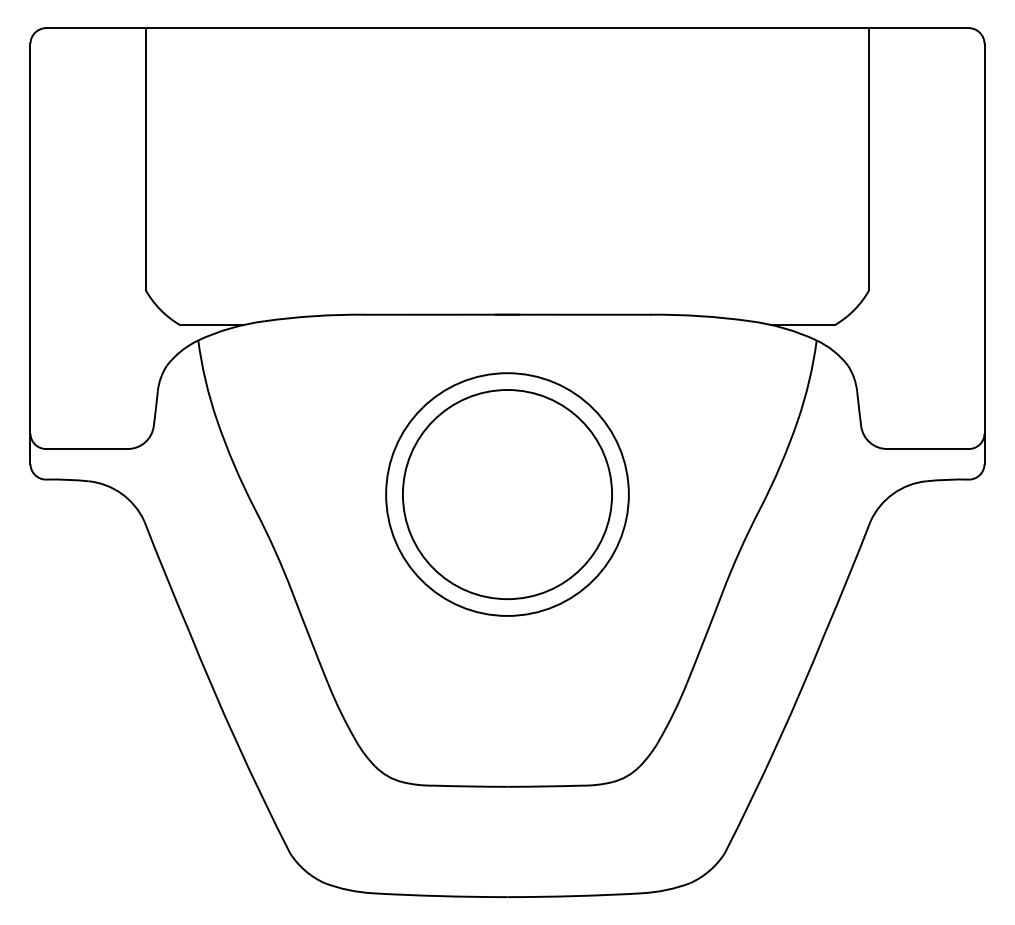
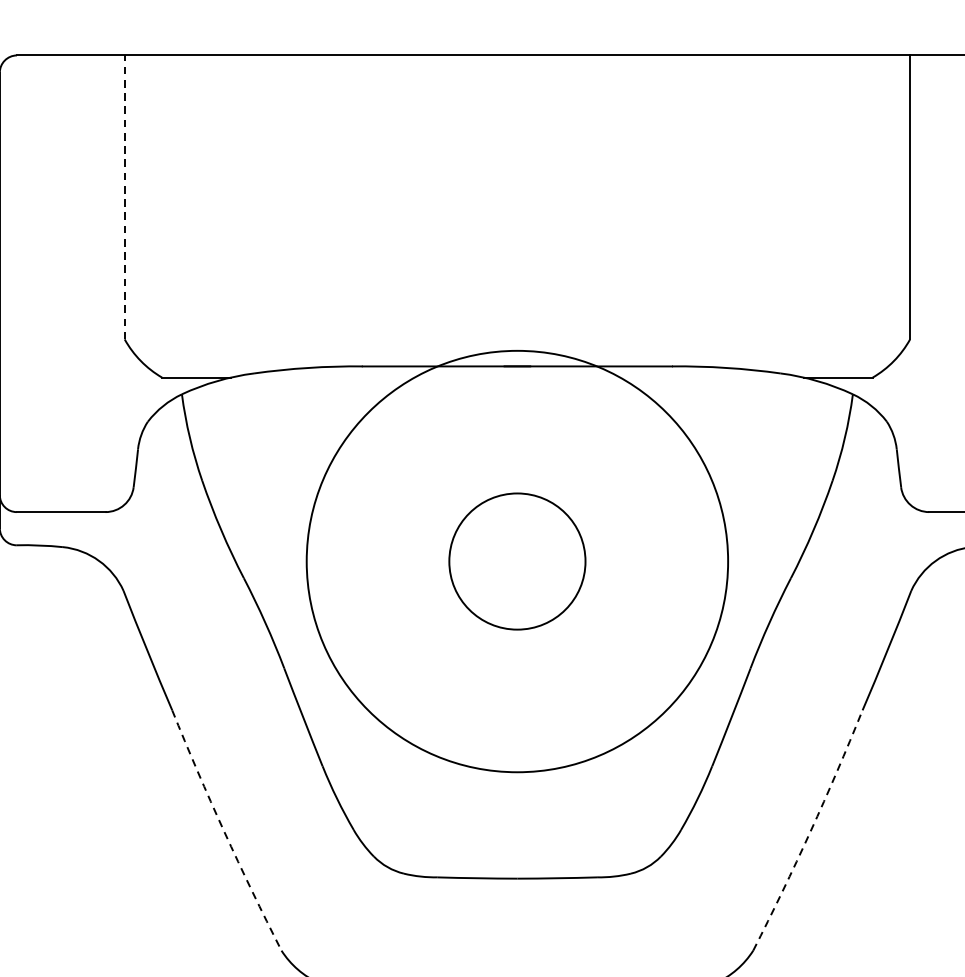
line: (145, 158) -> (124, 196), solid -> dashed
circle: (507, 494) -> (517, 561), size x0.6
circle: (507, 494) -> (517, 561), size x1.6
arc: (237, 743) -> (224, 831), solid -> dashed
arc: (777, 743) -> (810, 831), solid -> dashed

